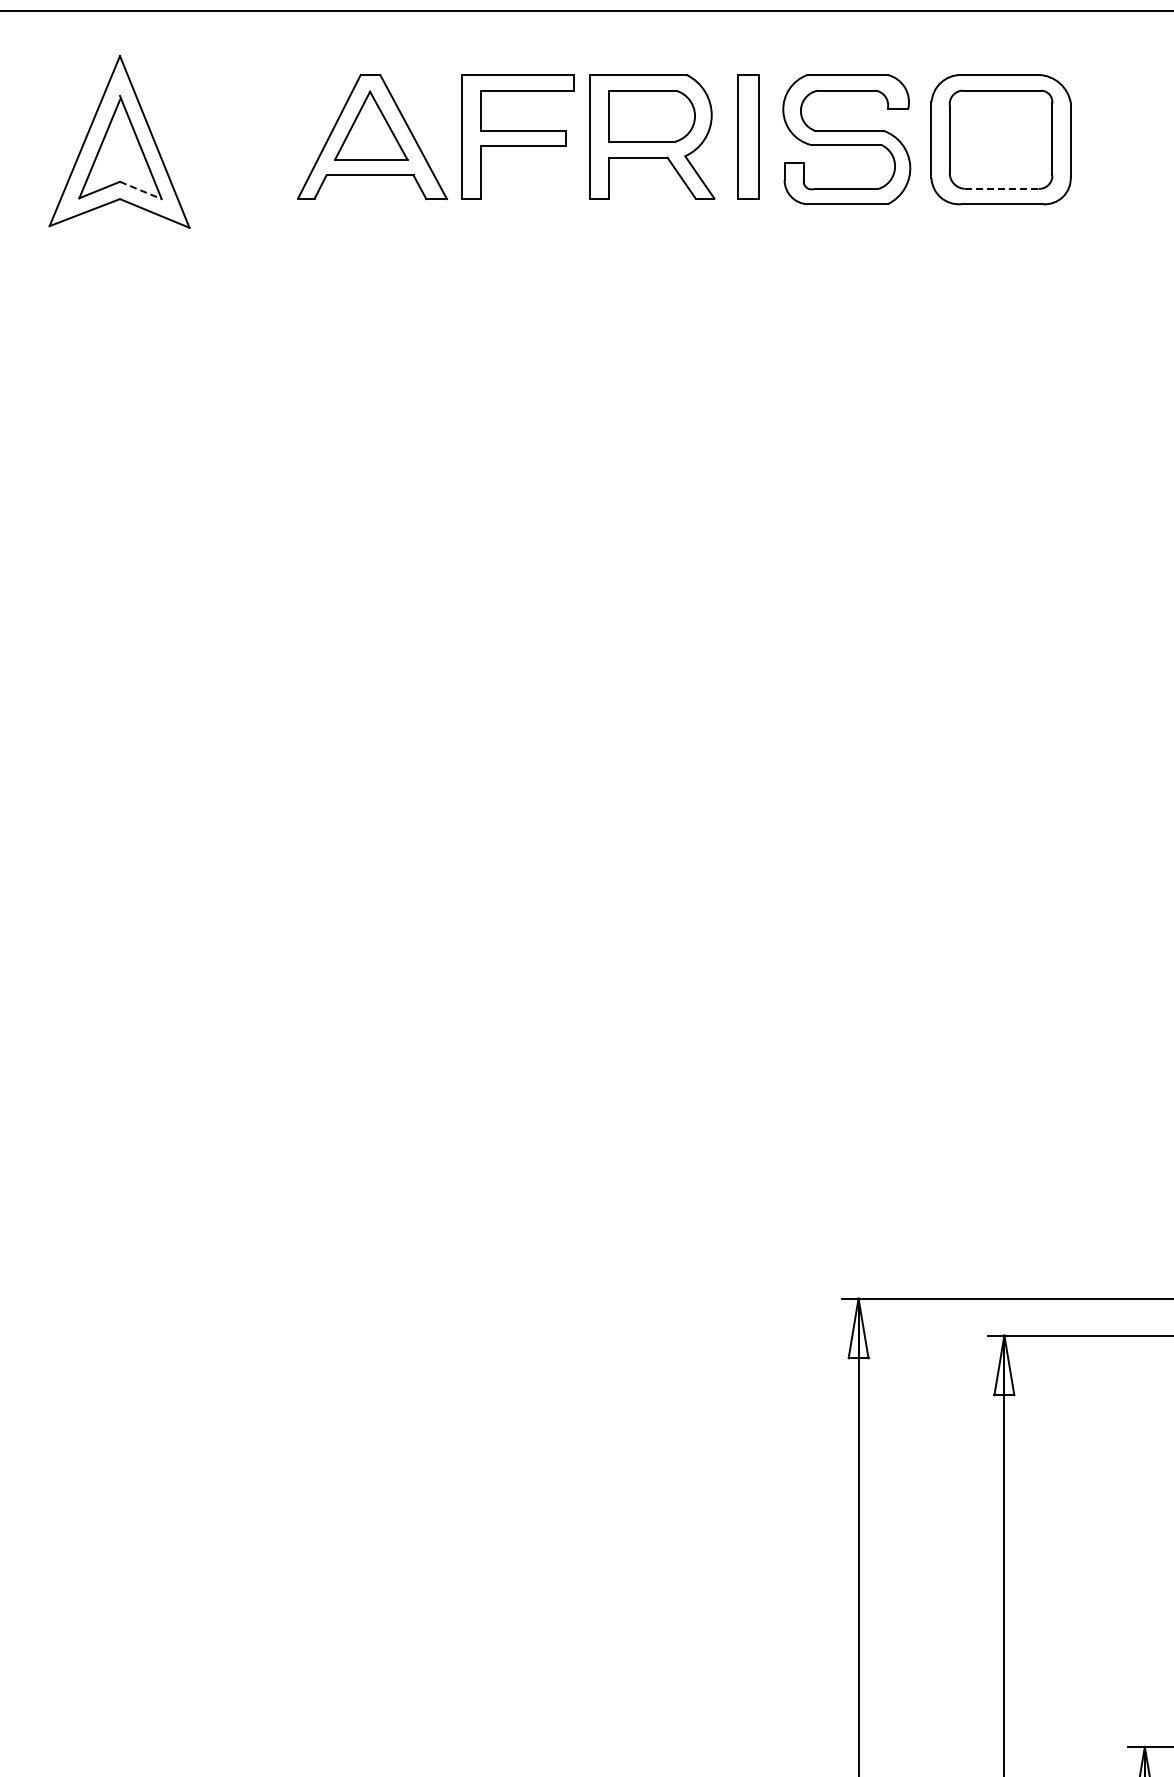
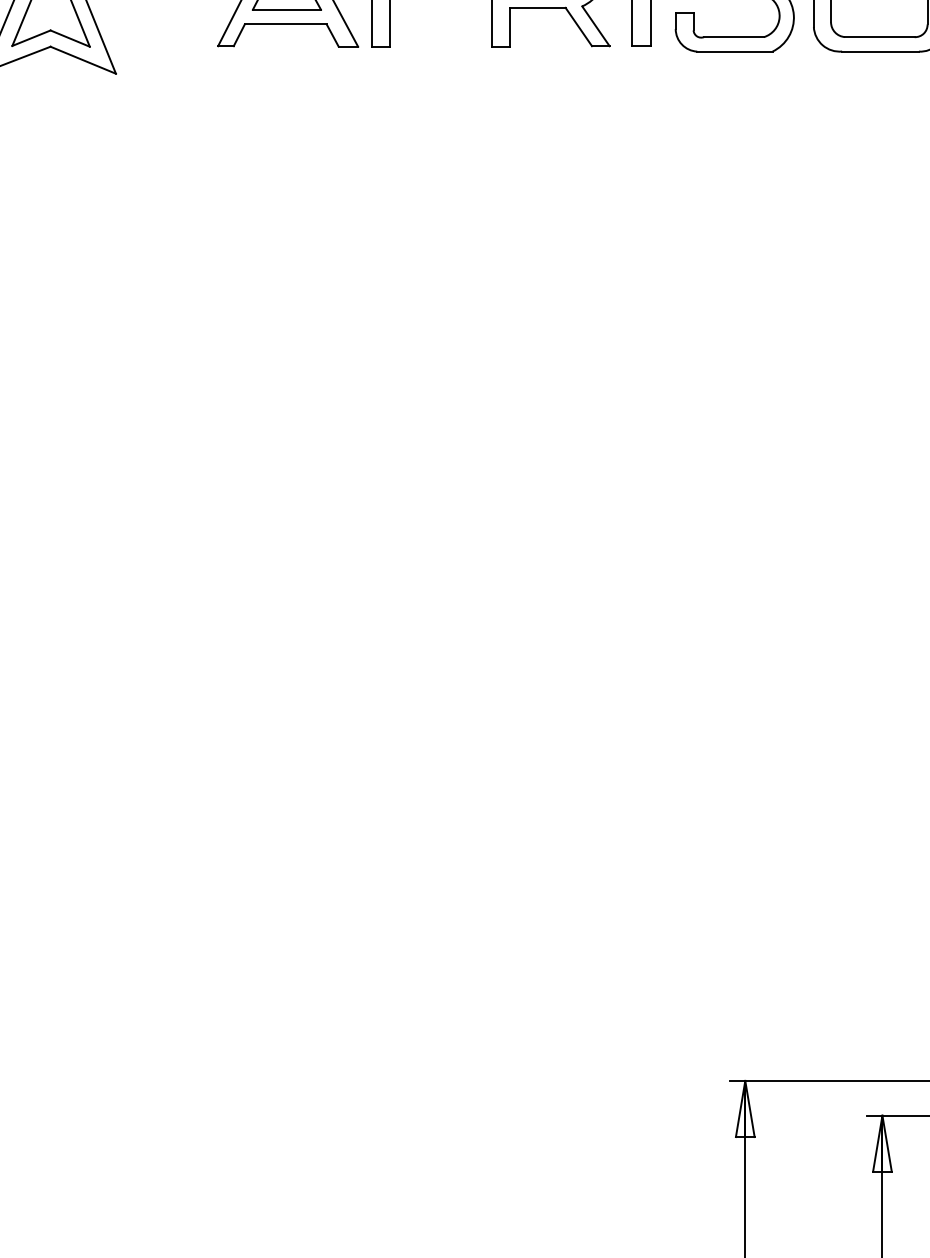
line: (1002, 188) -> (880, 36), dashed -> solid
line: (140, 190) -> (69, 38), dashed -> solid

